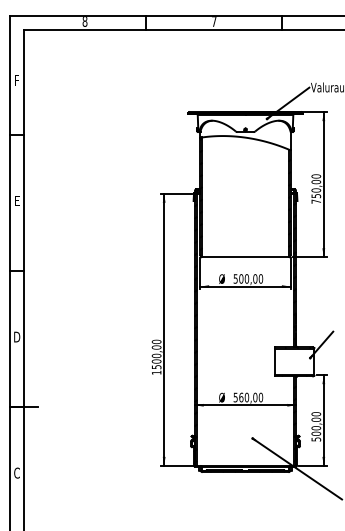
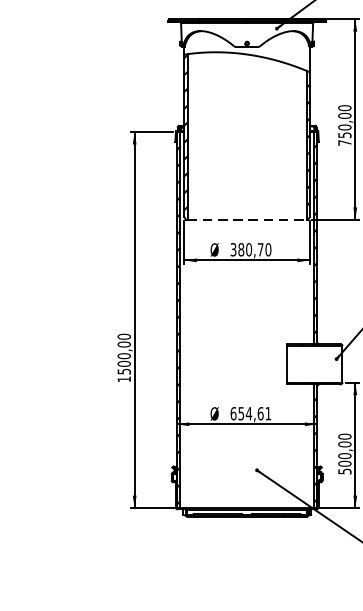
line: (246, 257) -> (248, 220), solid -> dashed
text: (245, 278) -> (247, 249), 500,00 -> 380,70
text: (248, 397) -> (251, 413), 560,00 -> 654,61

